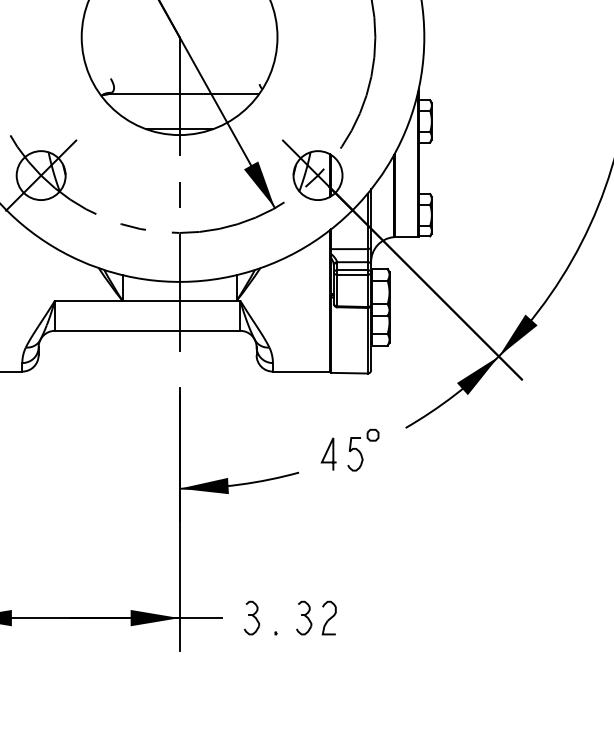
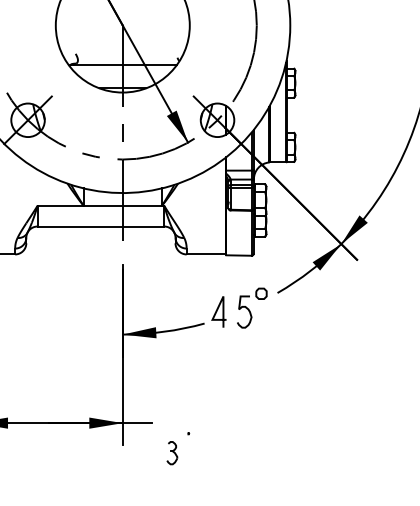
part: (350, 450) -> (239, 308), size x1.4
part: (252, 618) -> (172, 453), moved
part: (316, 618) -> (216, 423), removed

